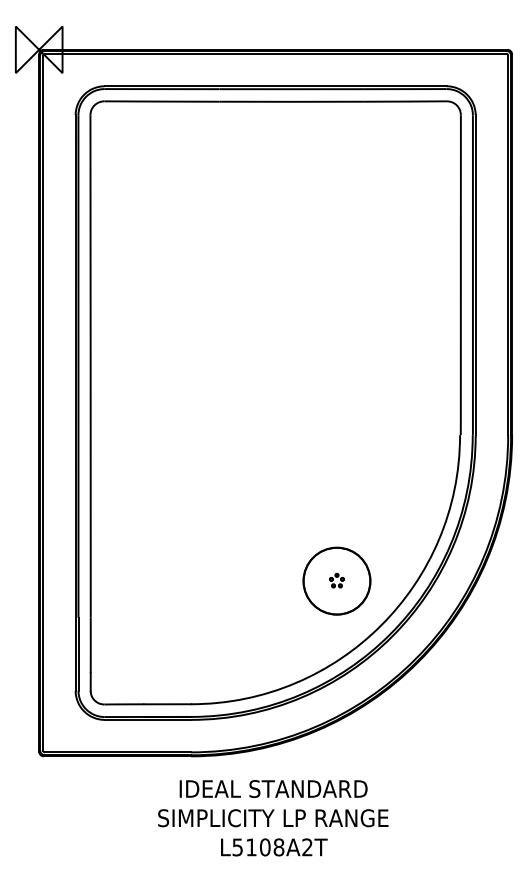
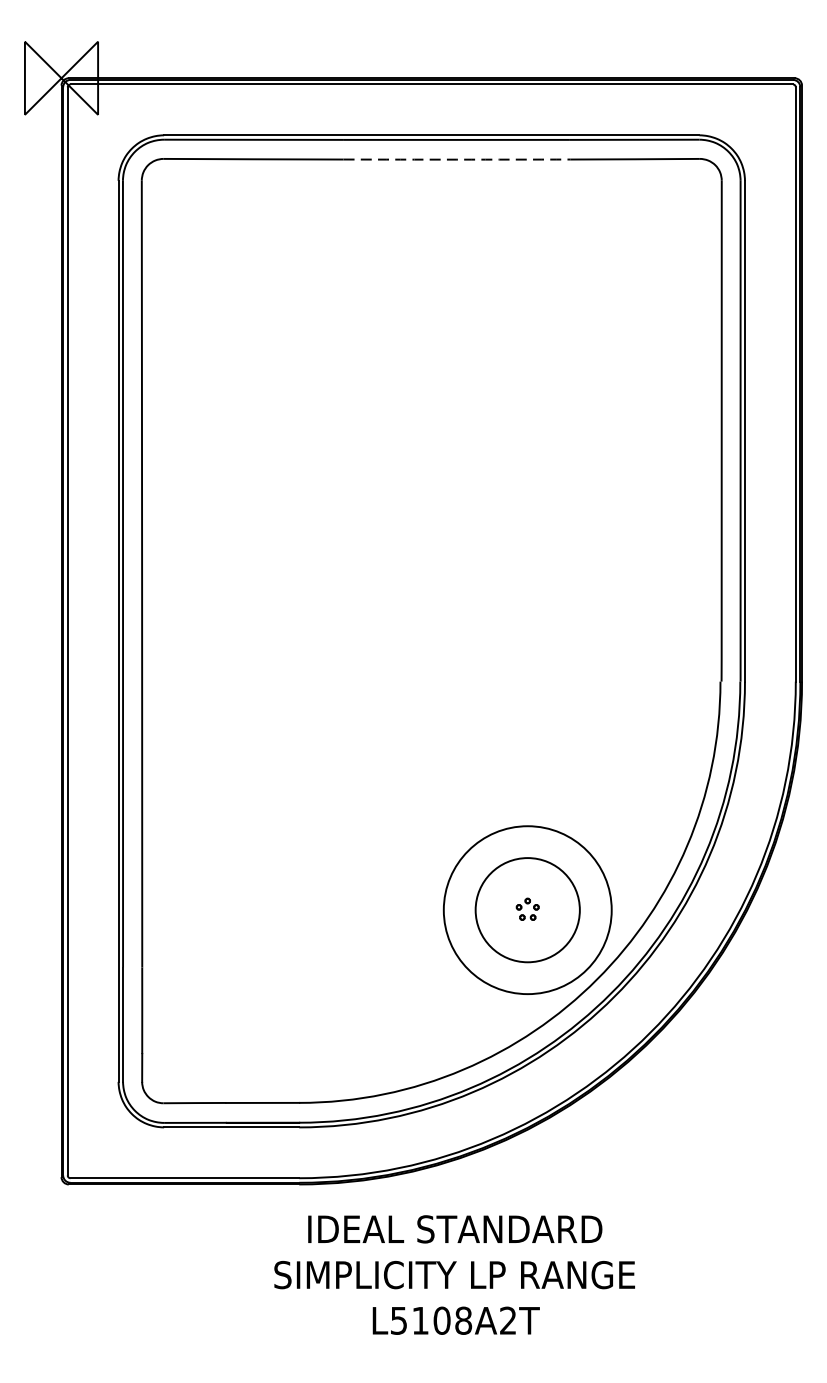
arc: (291, 101) -> (456, 159), solid -> dashed
circle: (336, 580) -> (527, 909), size x1.6
text: (273, 818) -> (454, 1275), moved

